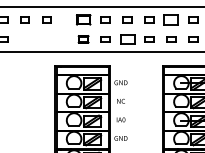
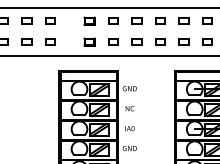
part: (83, 19) -> (89, 20), size x0.71
part: (171, 19) -> (184, 20), size x0.62
part: (24, 39) -> (26, 42), added
part: (46, 39) -> (49, 42), added
part: (127, 39) -> (136, 42), size x0.62

